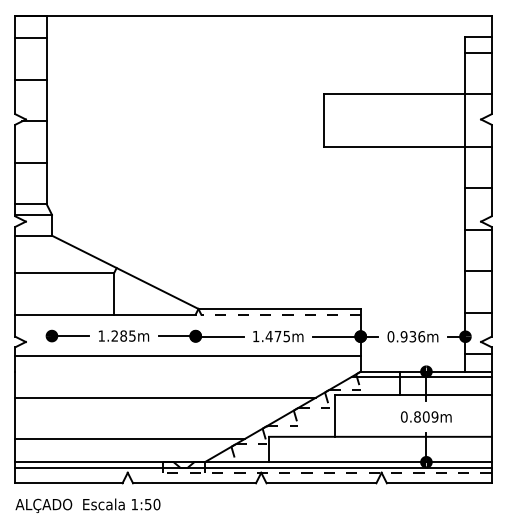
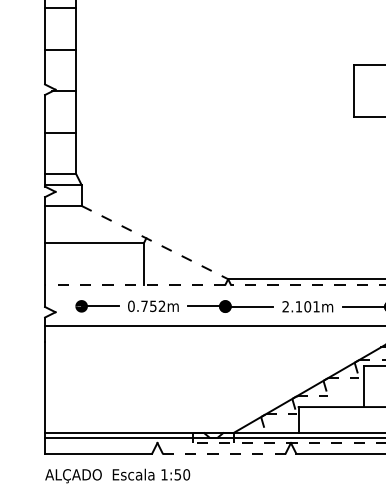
line: (125, 272) -> (155, 242), solid -> dashed
line: (105, 314) -> (135, 284), solid -> dashed
text: (116, 335) -> (146, 305), 1.285m -> 0.752m
text: (270, 336) -> (300, 306), 1.475m -> 2.101m
line: (165, 397) -> (195, 367), removed
line: (129, 439) -> (159, 409), removed
line: (194, 483) -> (224, 453), solid -> dashed

